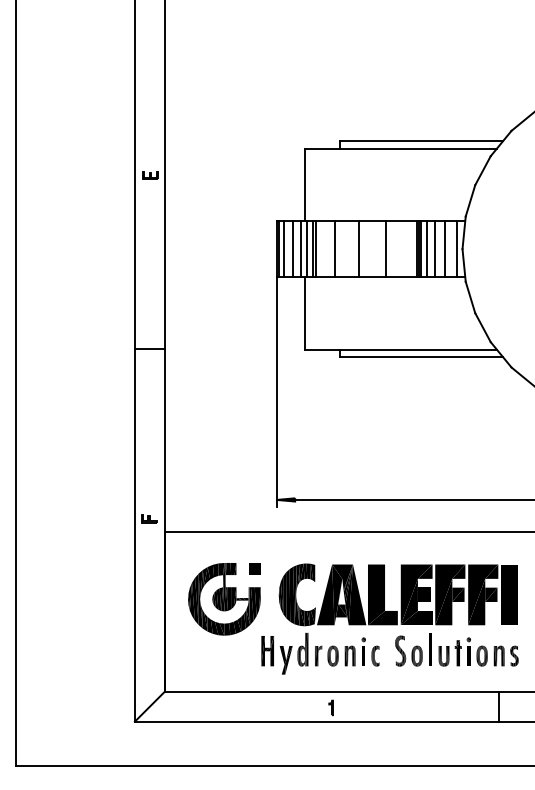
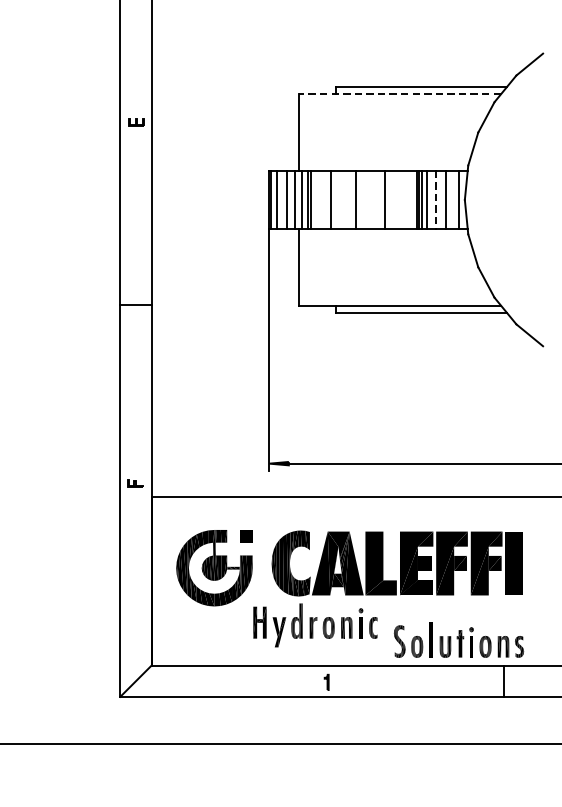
line: (400, 148) -> (399, 94), solid -> dashed
line: (434, 249) -> (435, 200), solid -> dashed
part: (456, 649) -> (458, 639), moved

